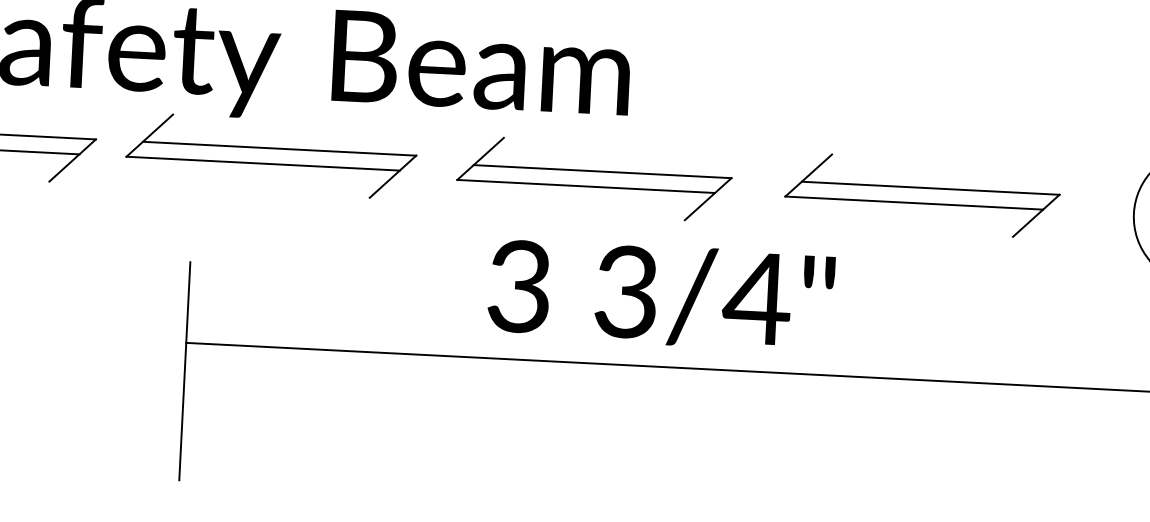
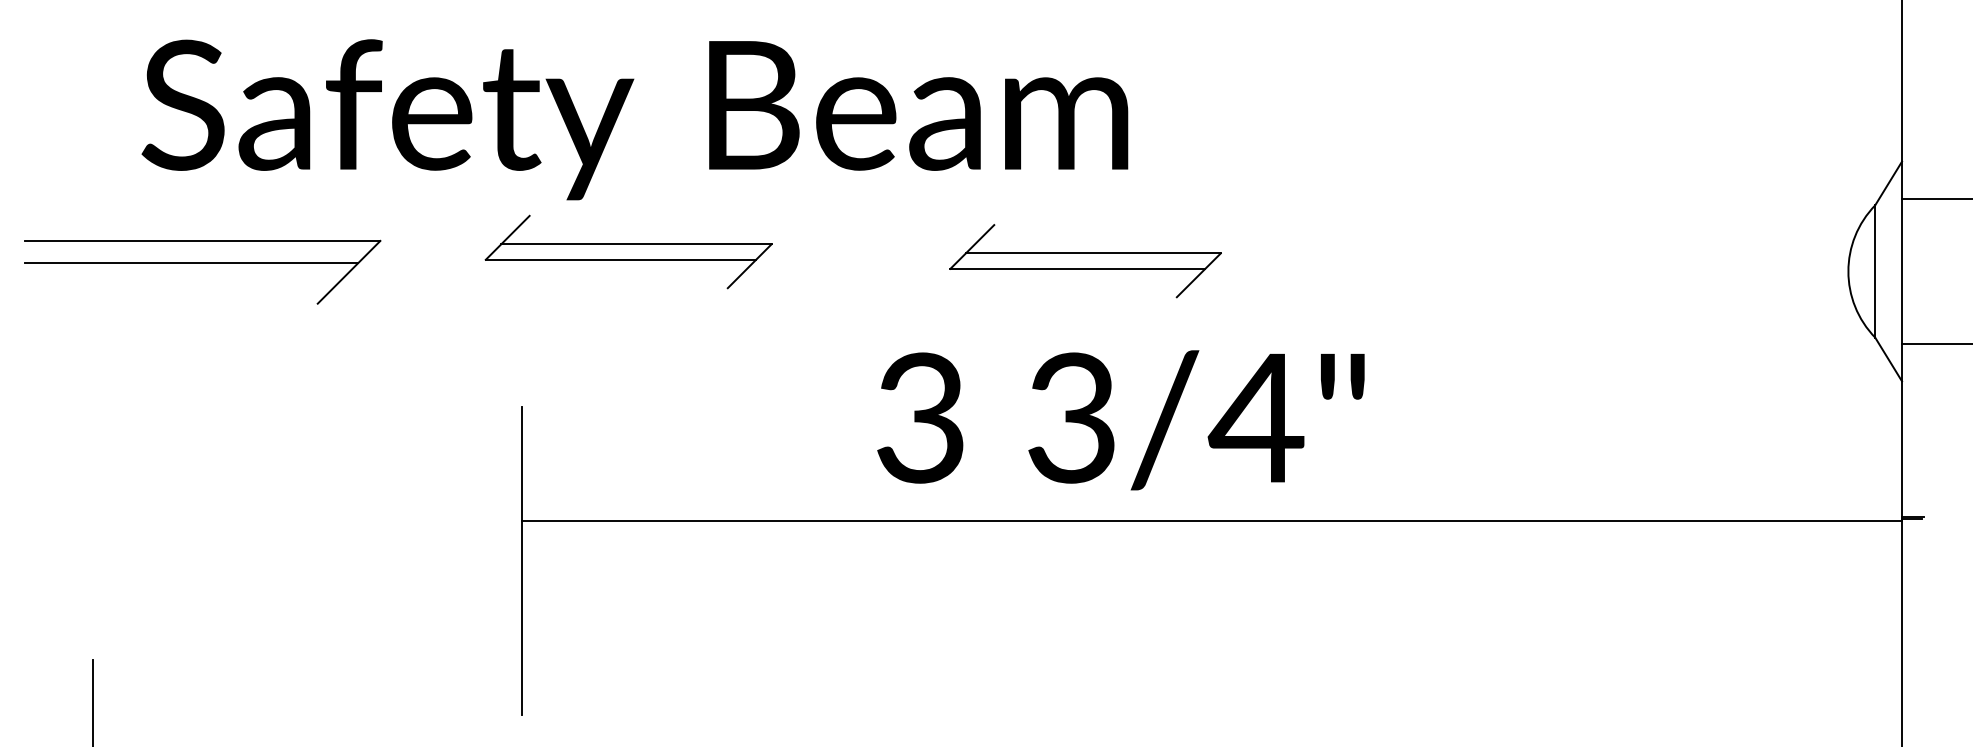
part: (271, 155) -> (628, 251), size x0.7
part: (594, 178) -> (1085, 260), size x0.7
part: (922, 195) -> (1549, 260), removed
text: (660, 295) -> (1120, 420), moved

